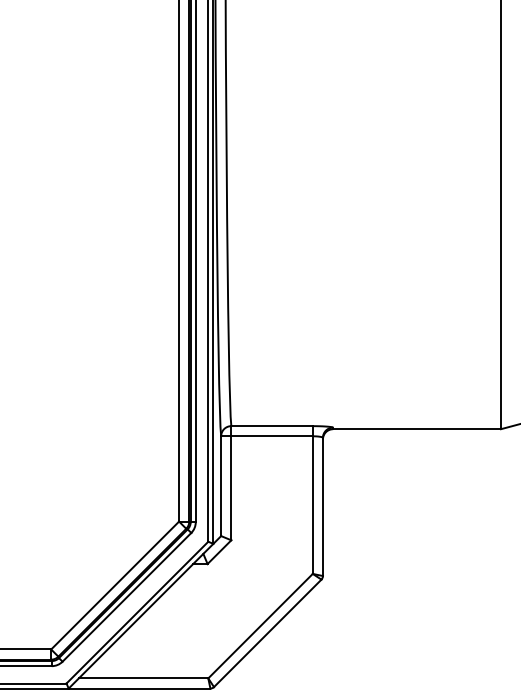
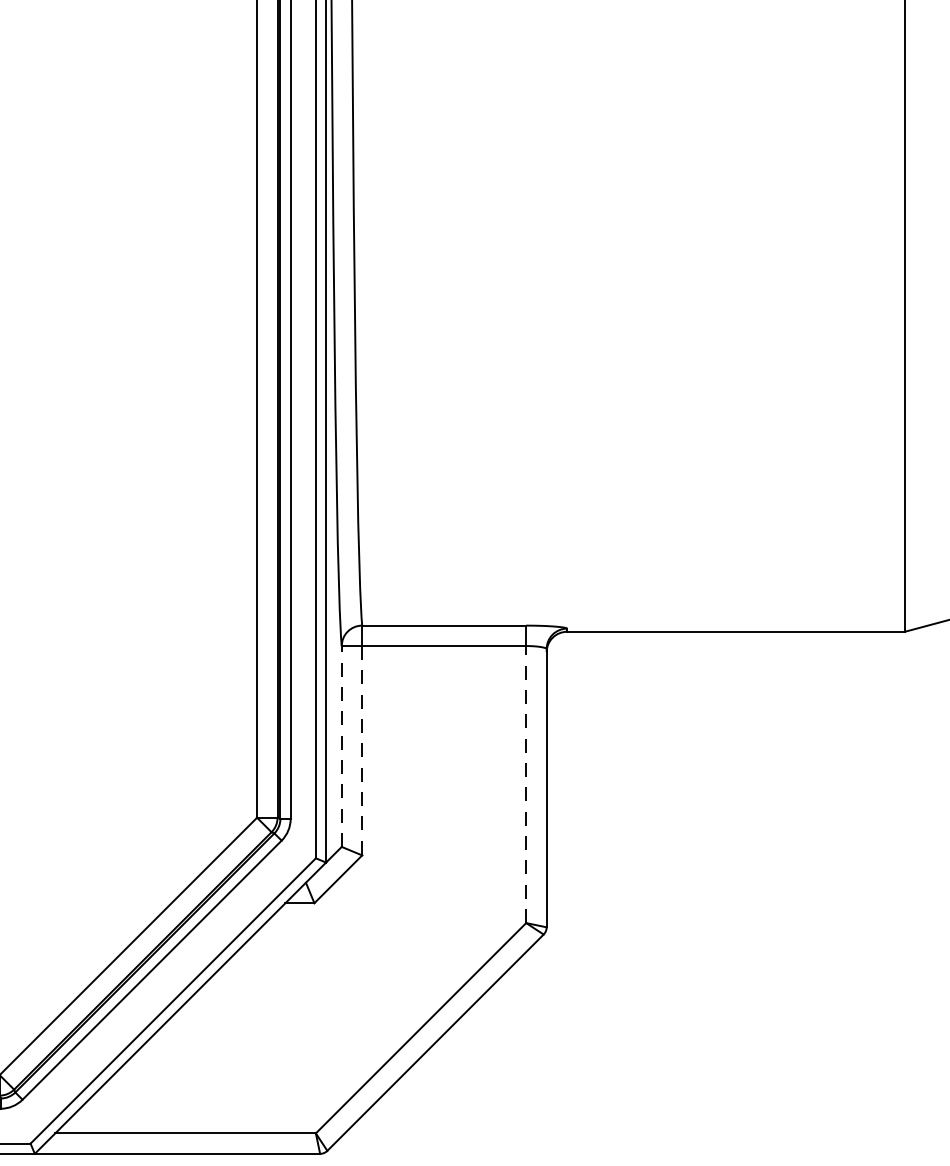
line: (221, 486) -> (342, 747), solid -> dashed
line: (231, 488) -> (362, 751), solid -> dashed
line: (312, 505) -> (525, 785), solid -> dashed

